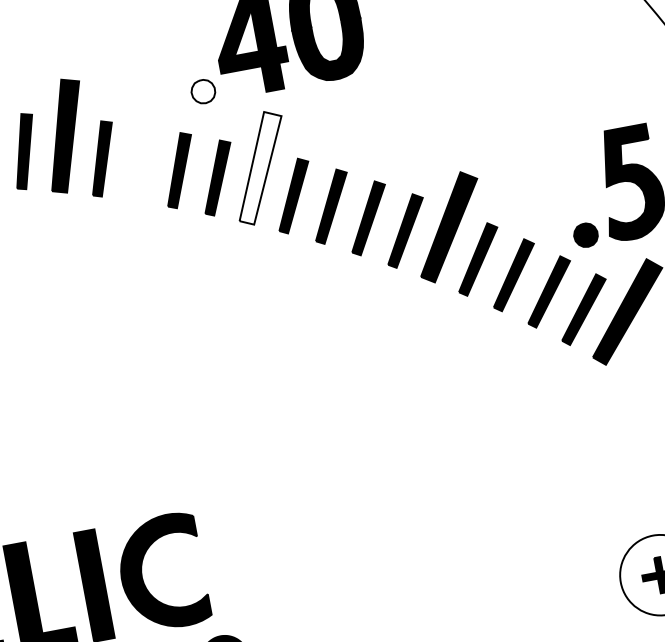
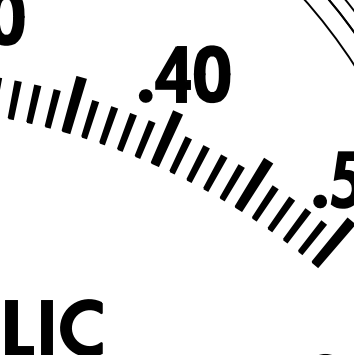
fill: (202, 90) -> (145, 95), added
part: (140, 163) -> (108, 125), added
fill: (260, 167) -> (166, 138), added

